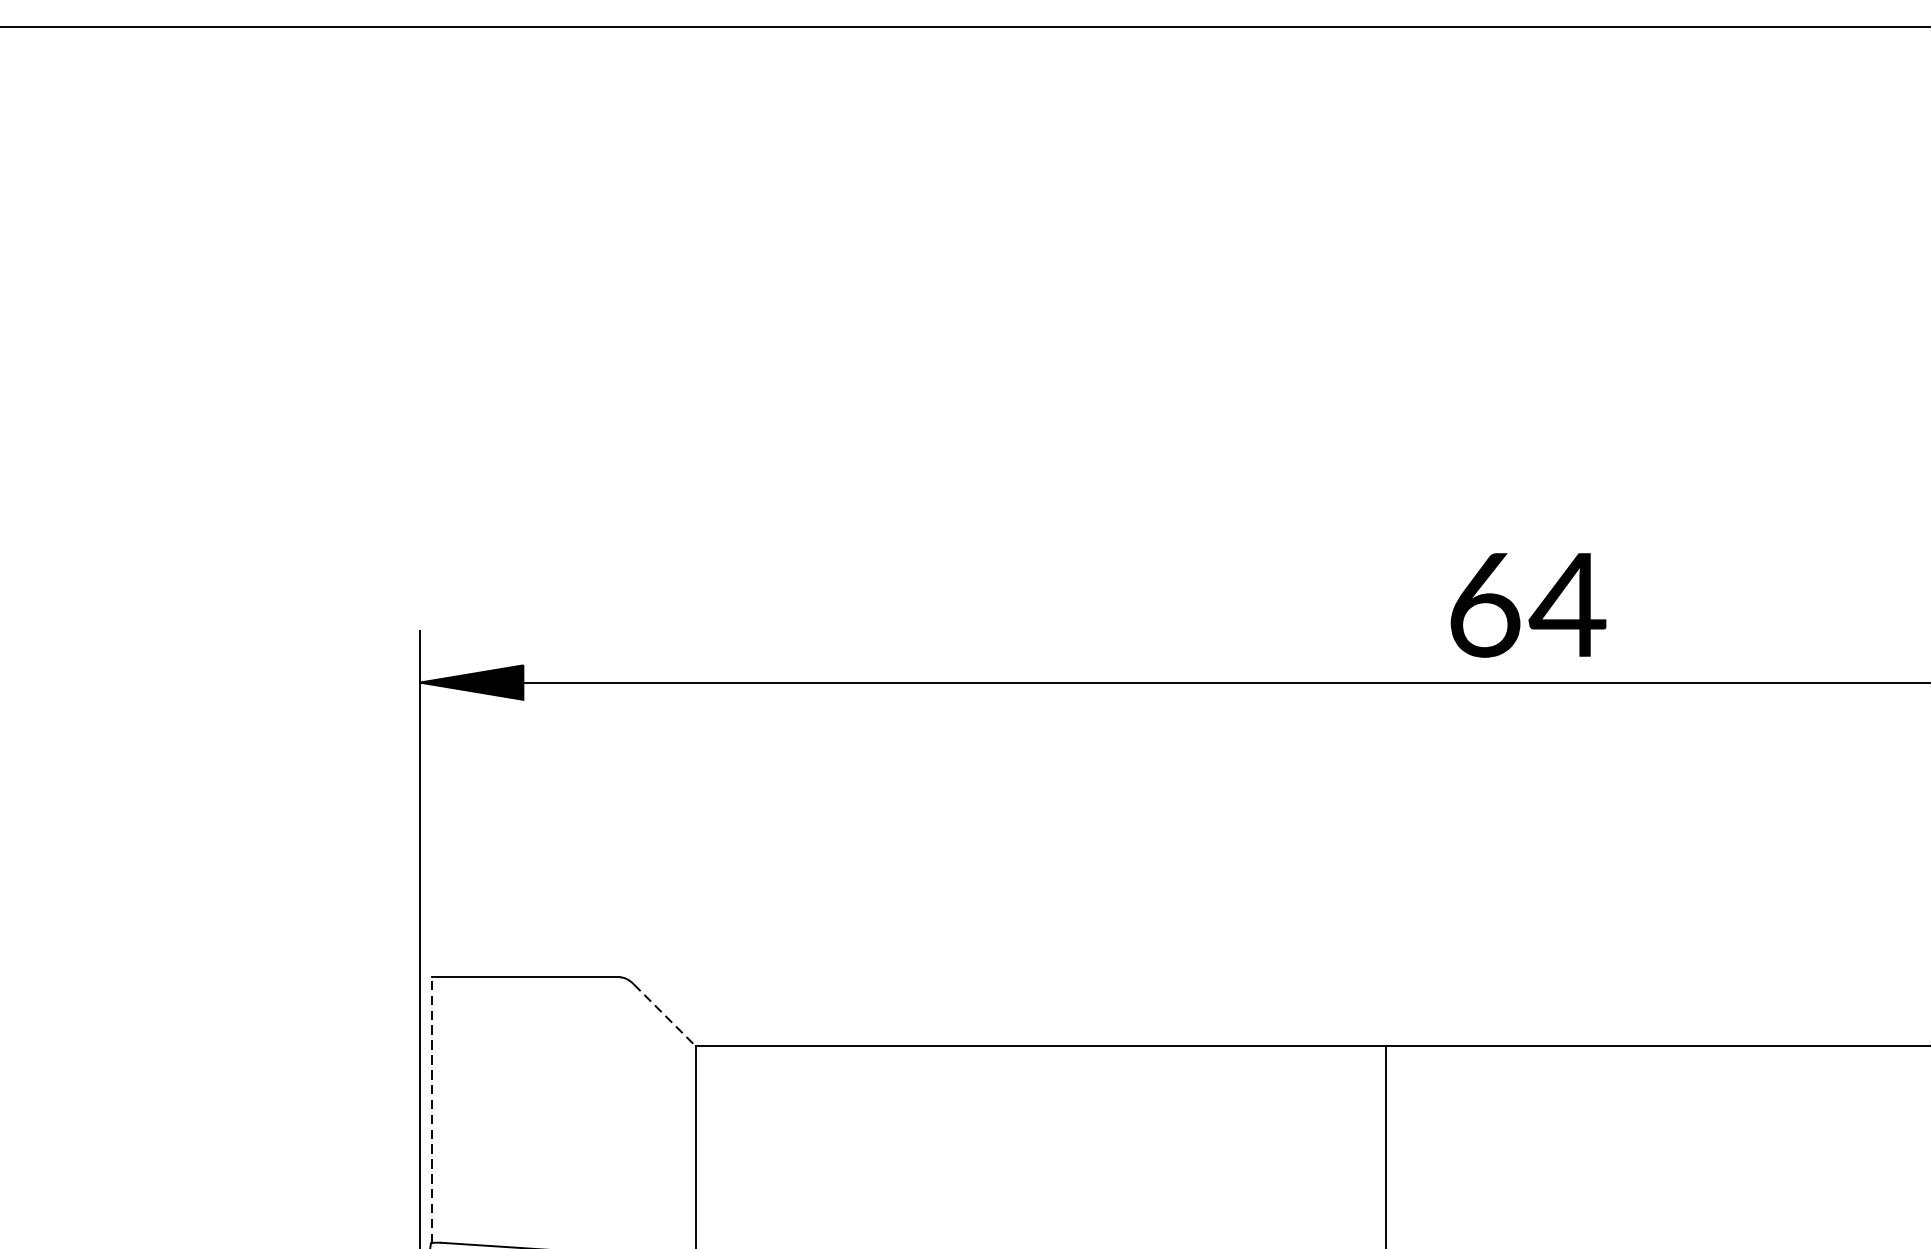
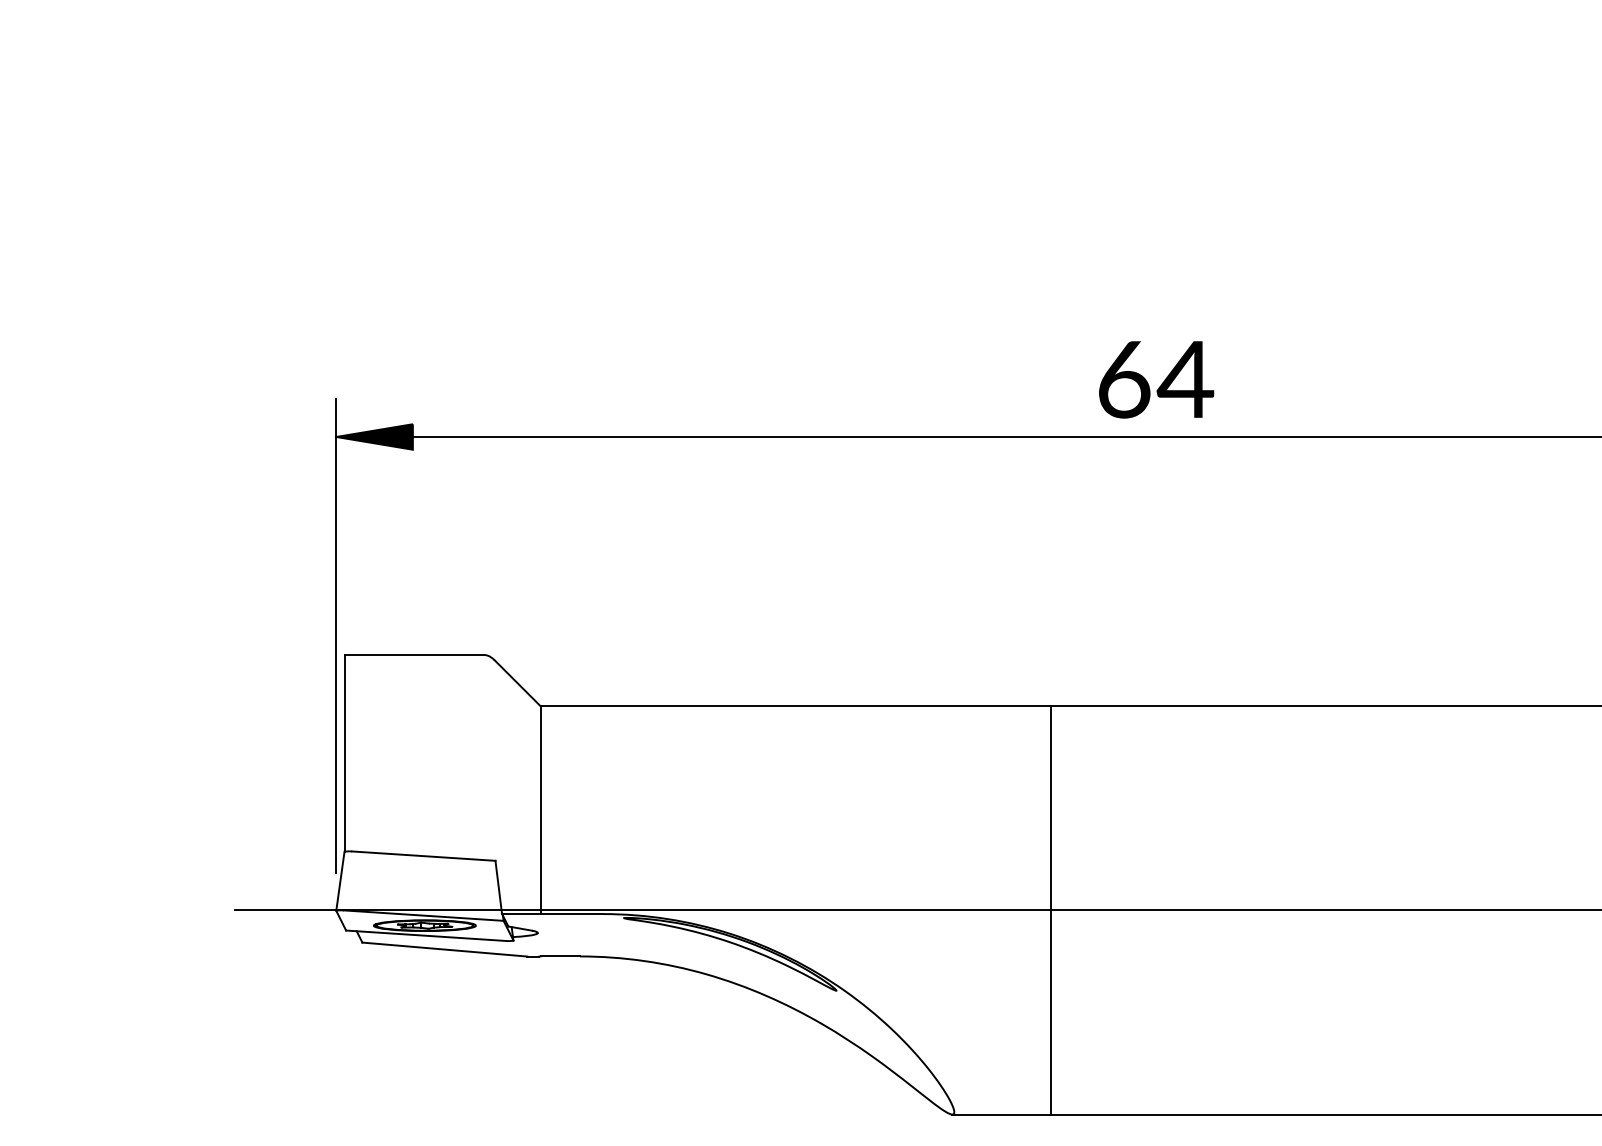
line: (664, 1015) -> (517, 683), dashed -> solid
line: (432, 1109) -> (345, 752), dashed -> solid

